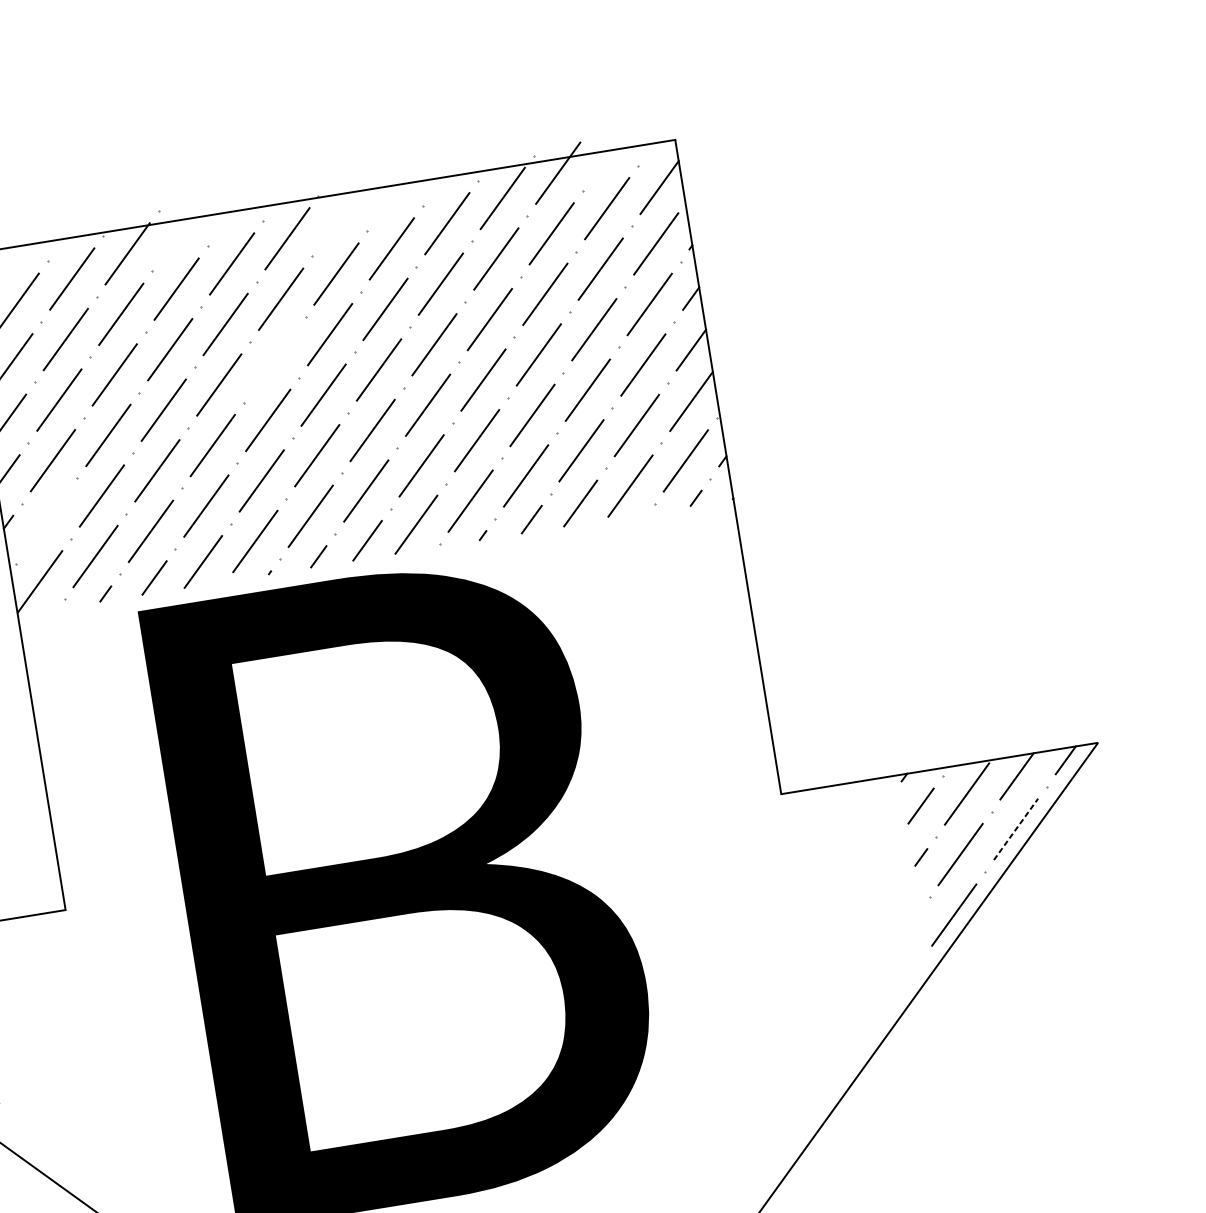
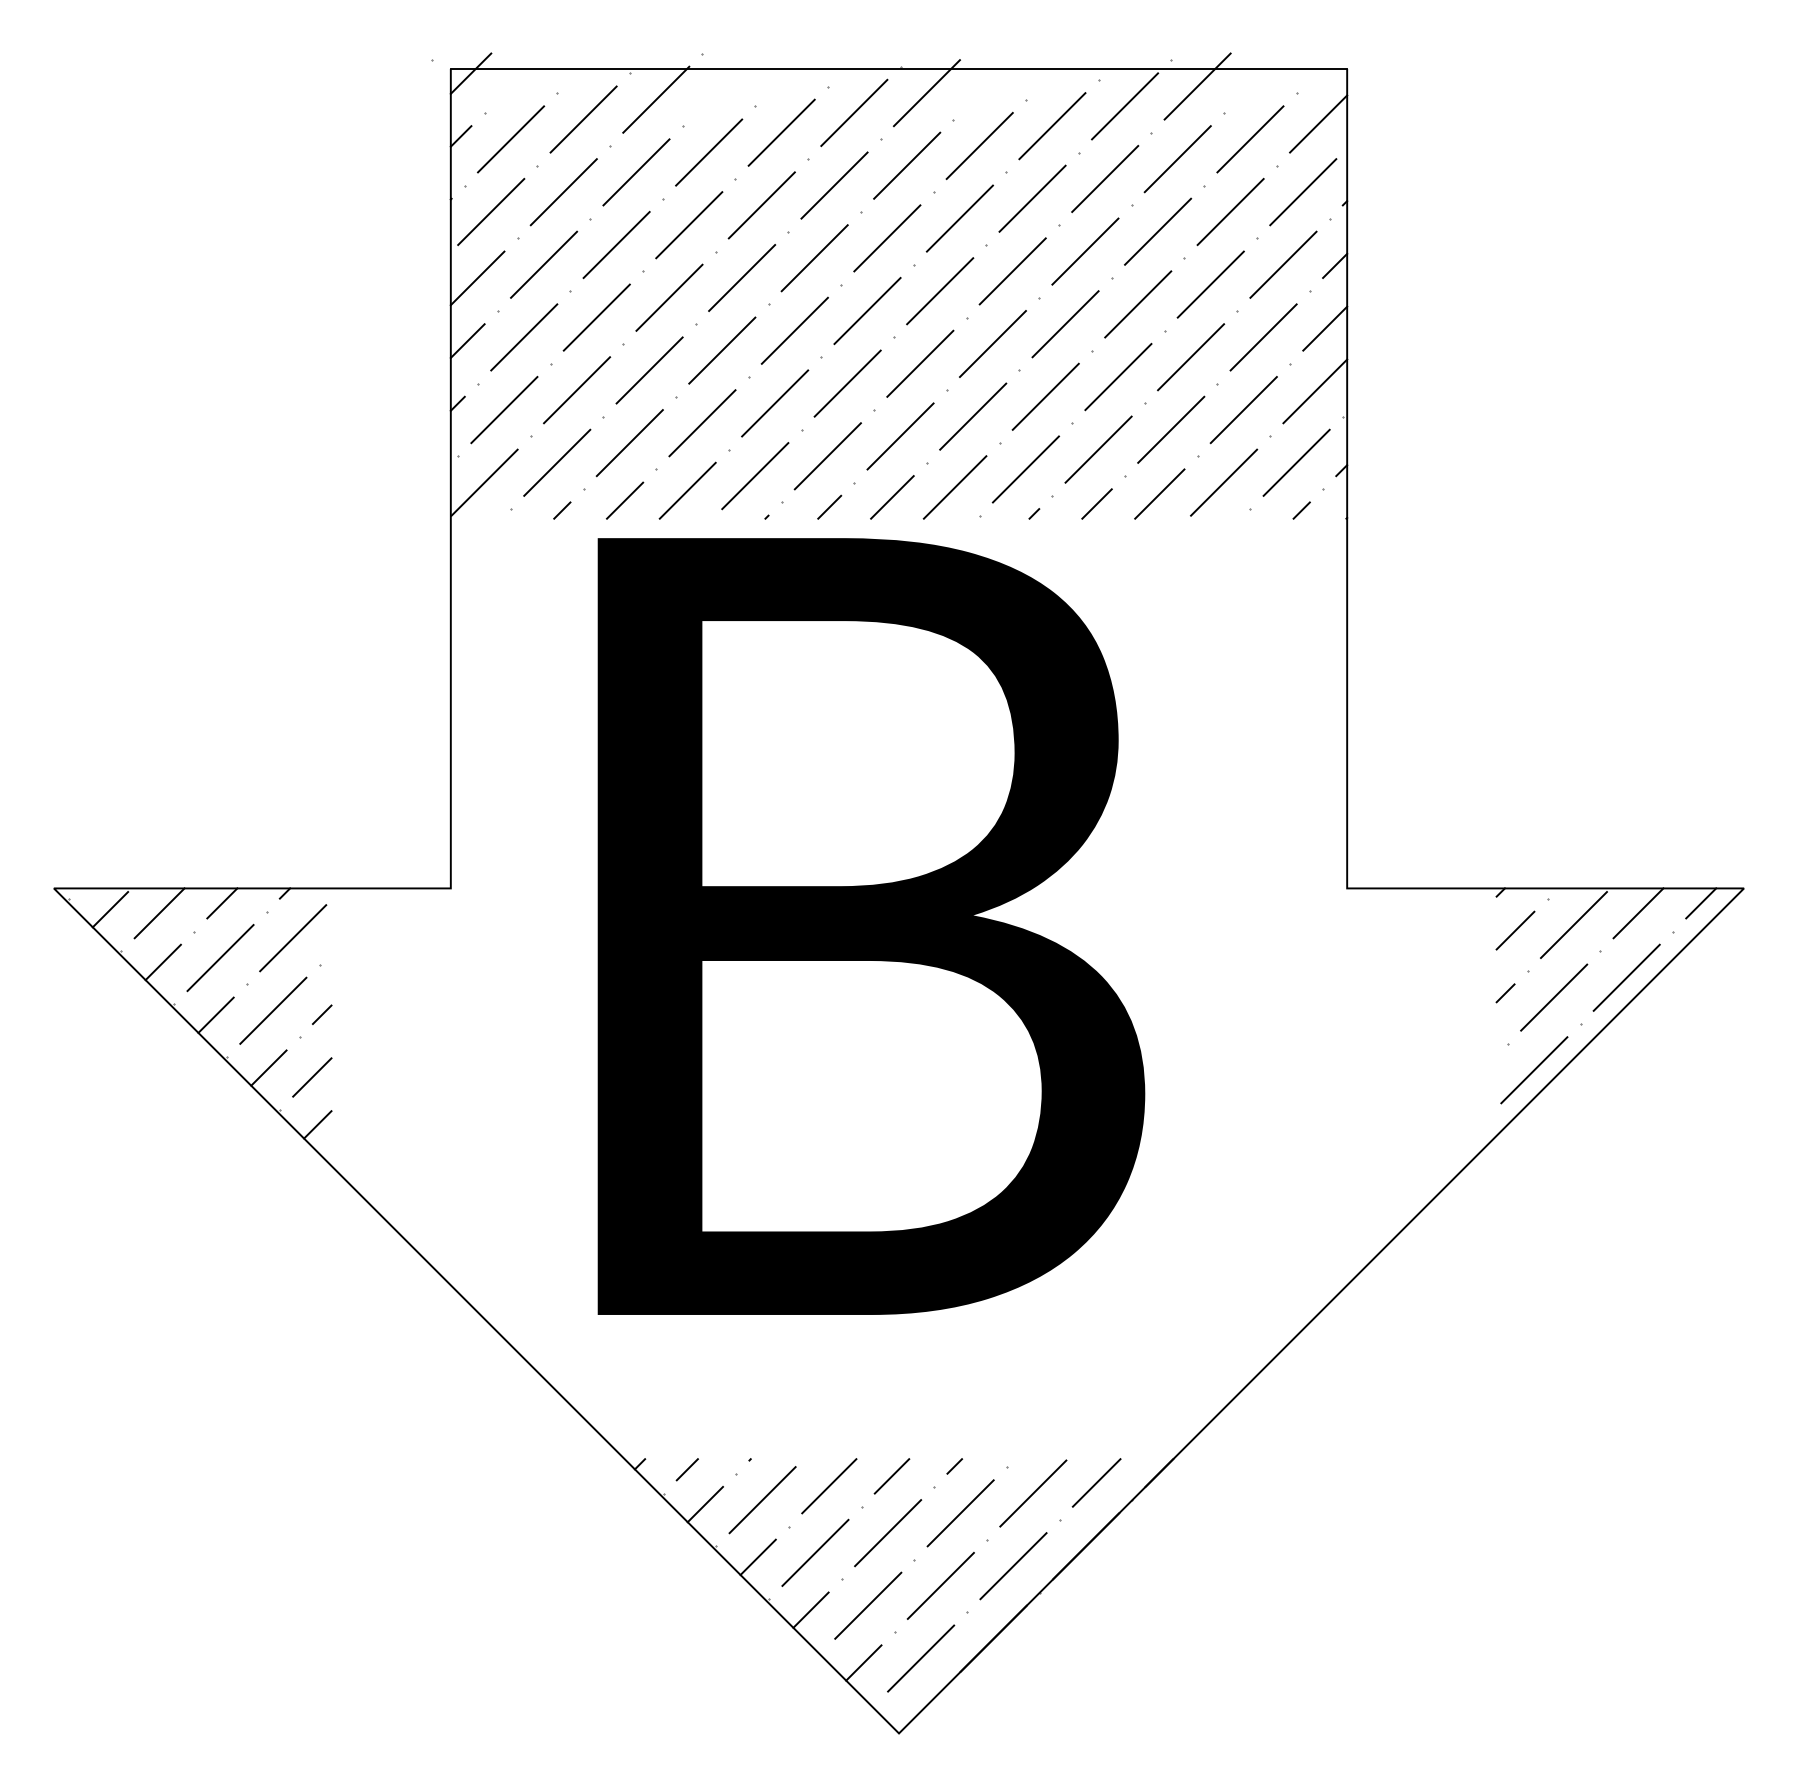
line: (342, 213) -> (926, 93), added
line: (274, 360) -> (814, 258), added
line: (46, 521) -> (504, 410), added
line: (1015, 829) -> (1626, 977), dashed -> solid

